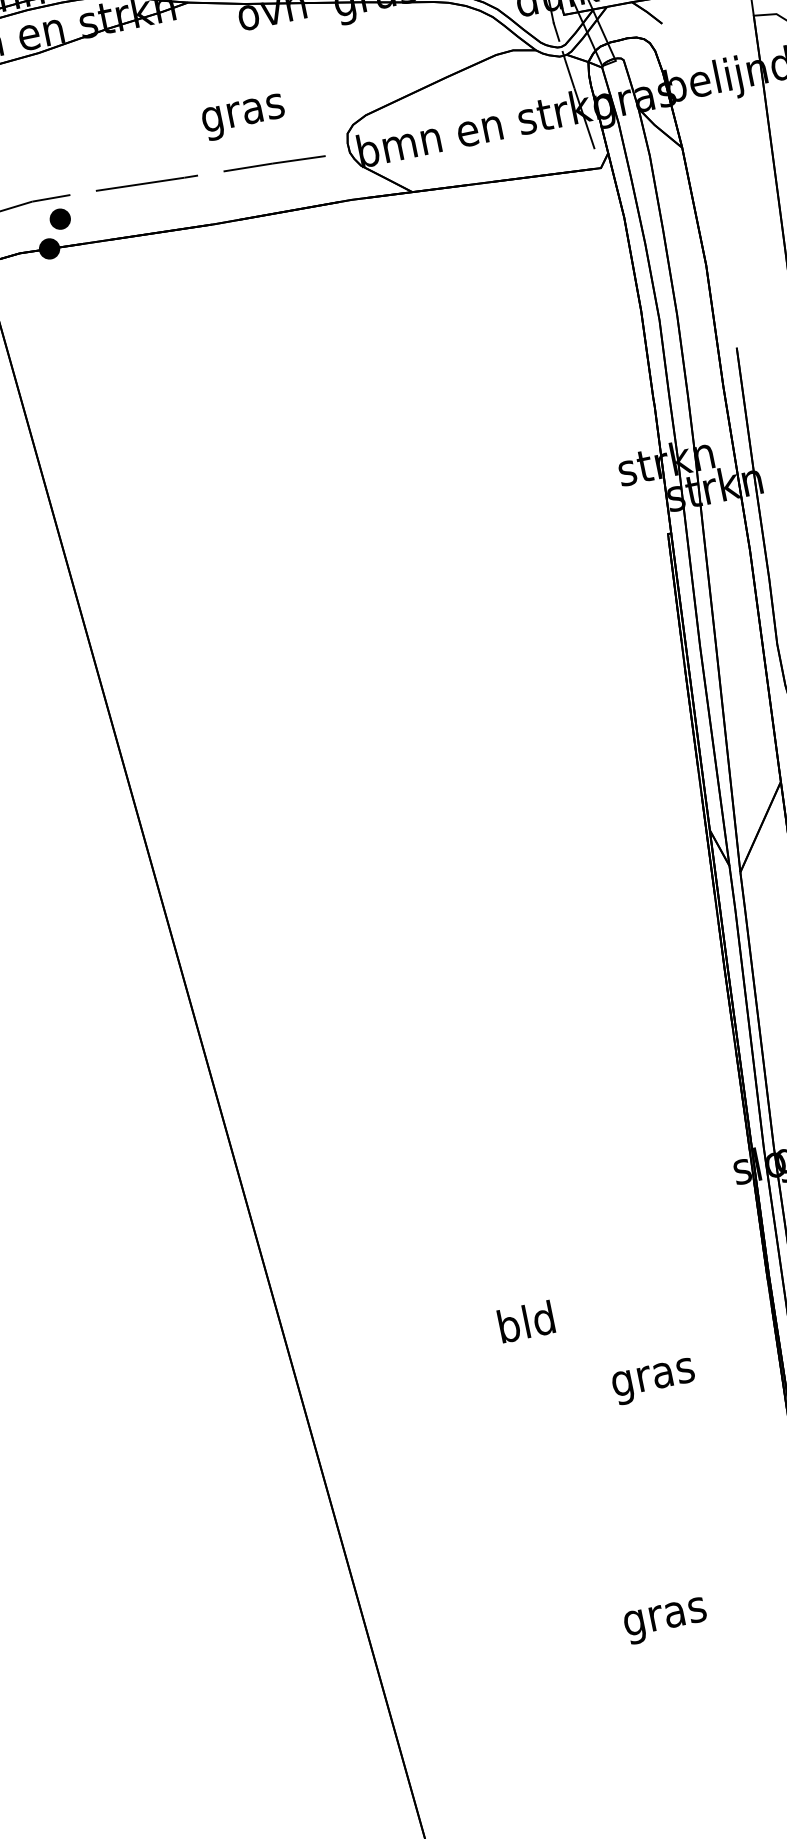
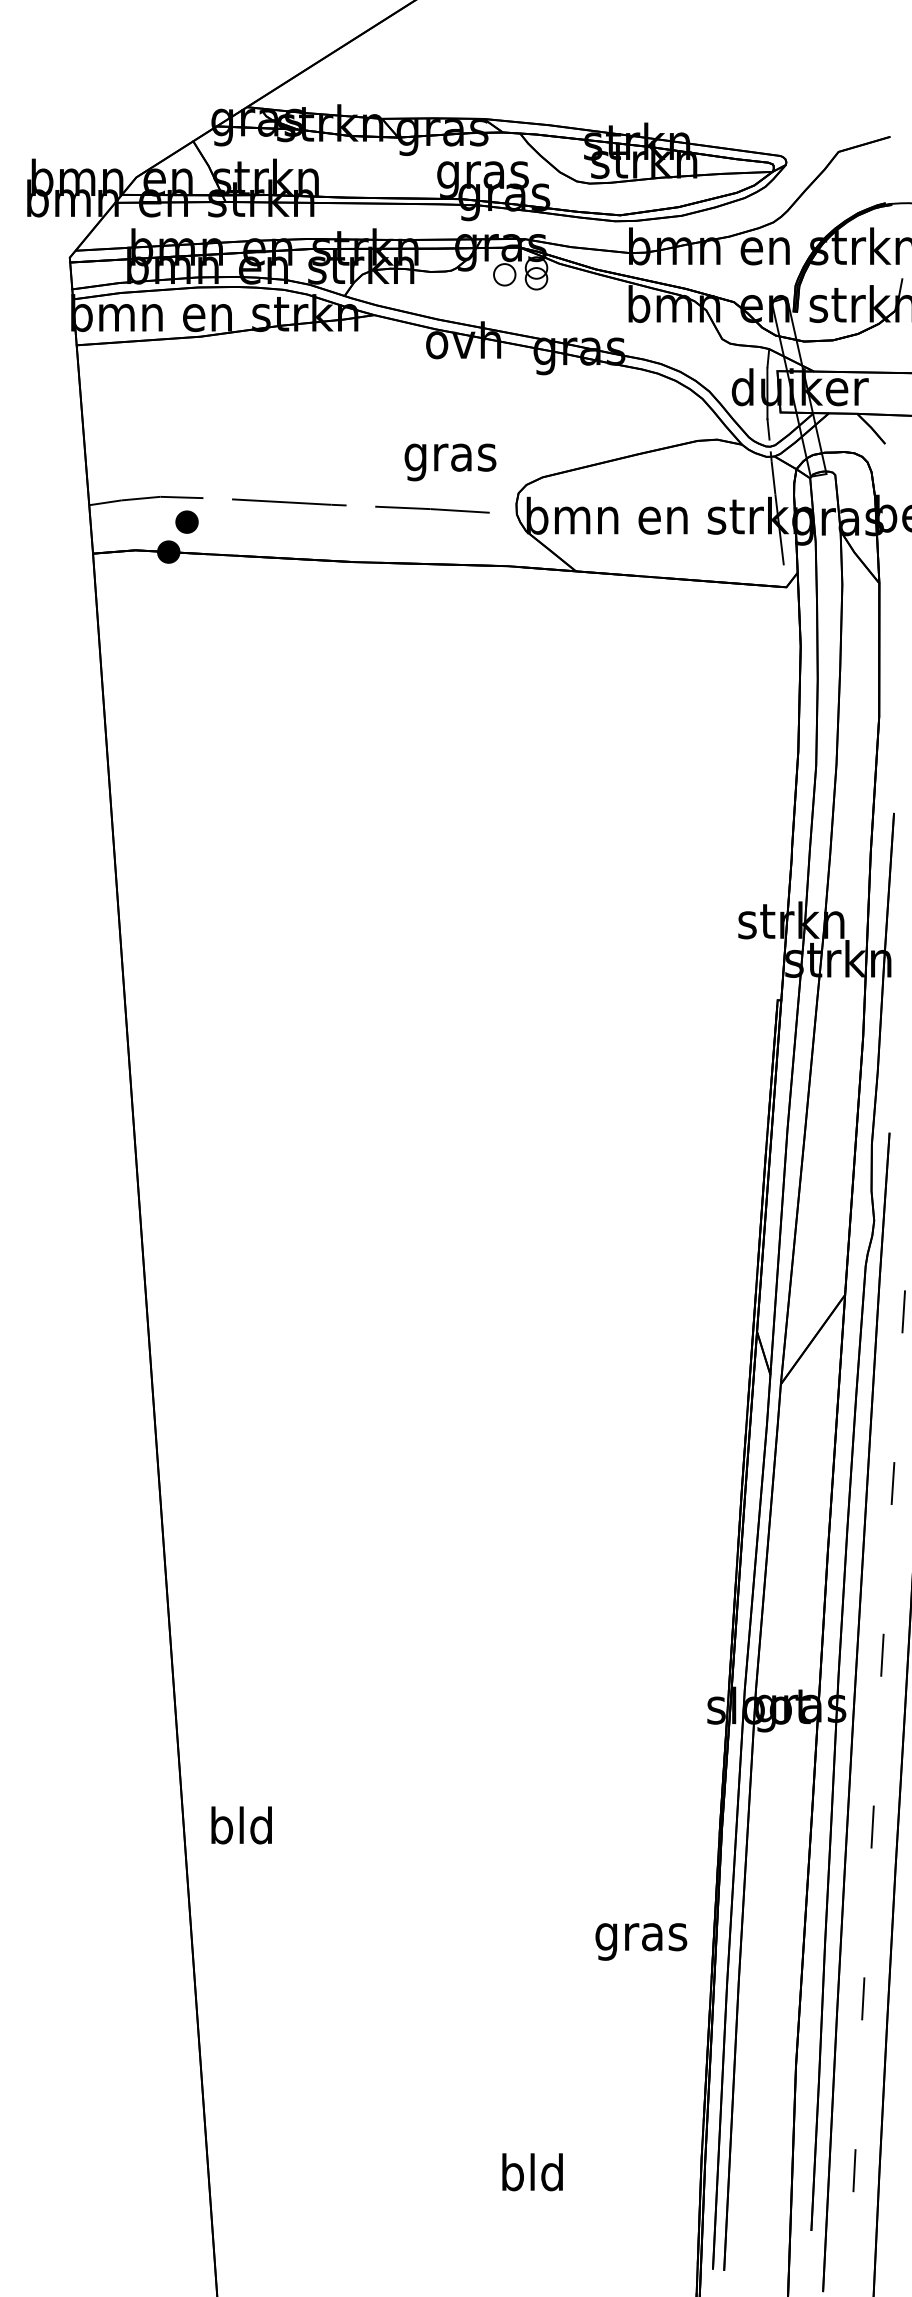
text: (243, 117) -> (450, 462), moved
text: (526, 1321) -> (241, 1825), moved
text: (654, 1381) -> (641, 1941), moved
text: (664, 1616) -> (532, 2176), gras -> bld

